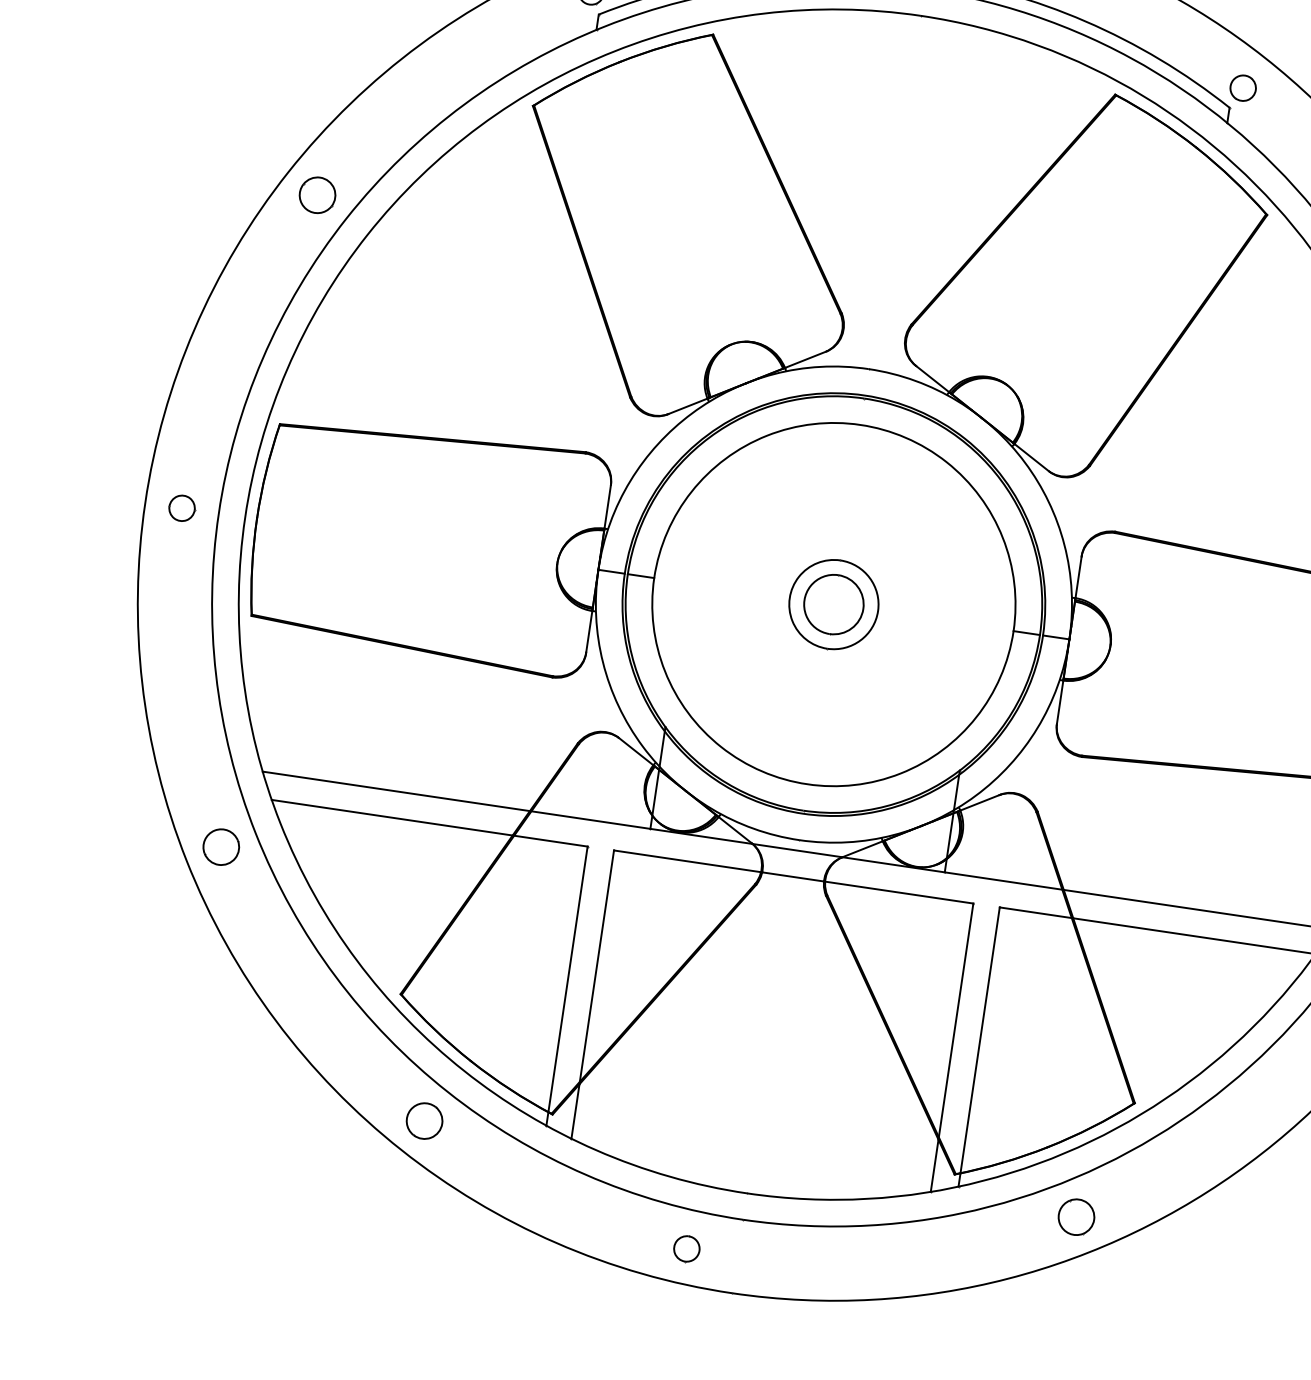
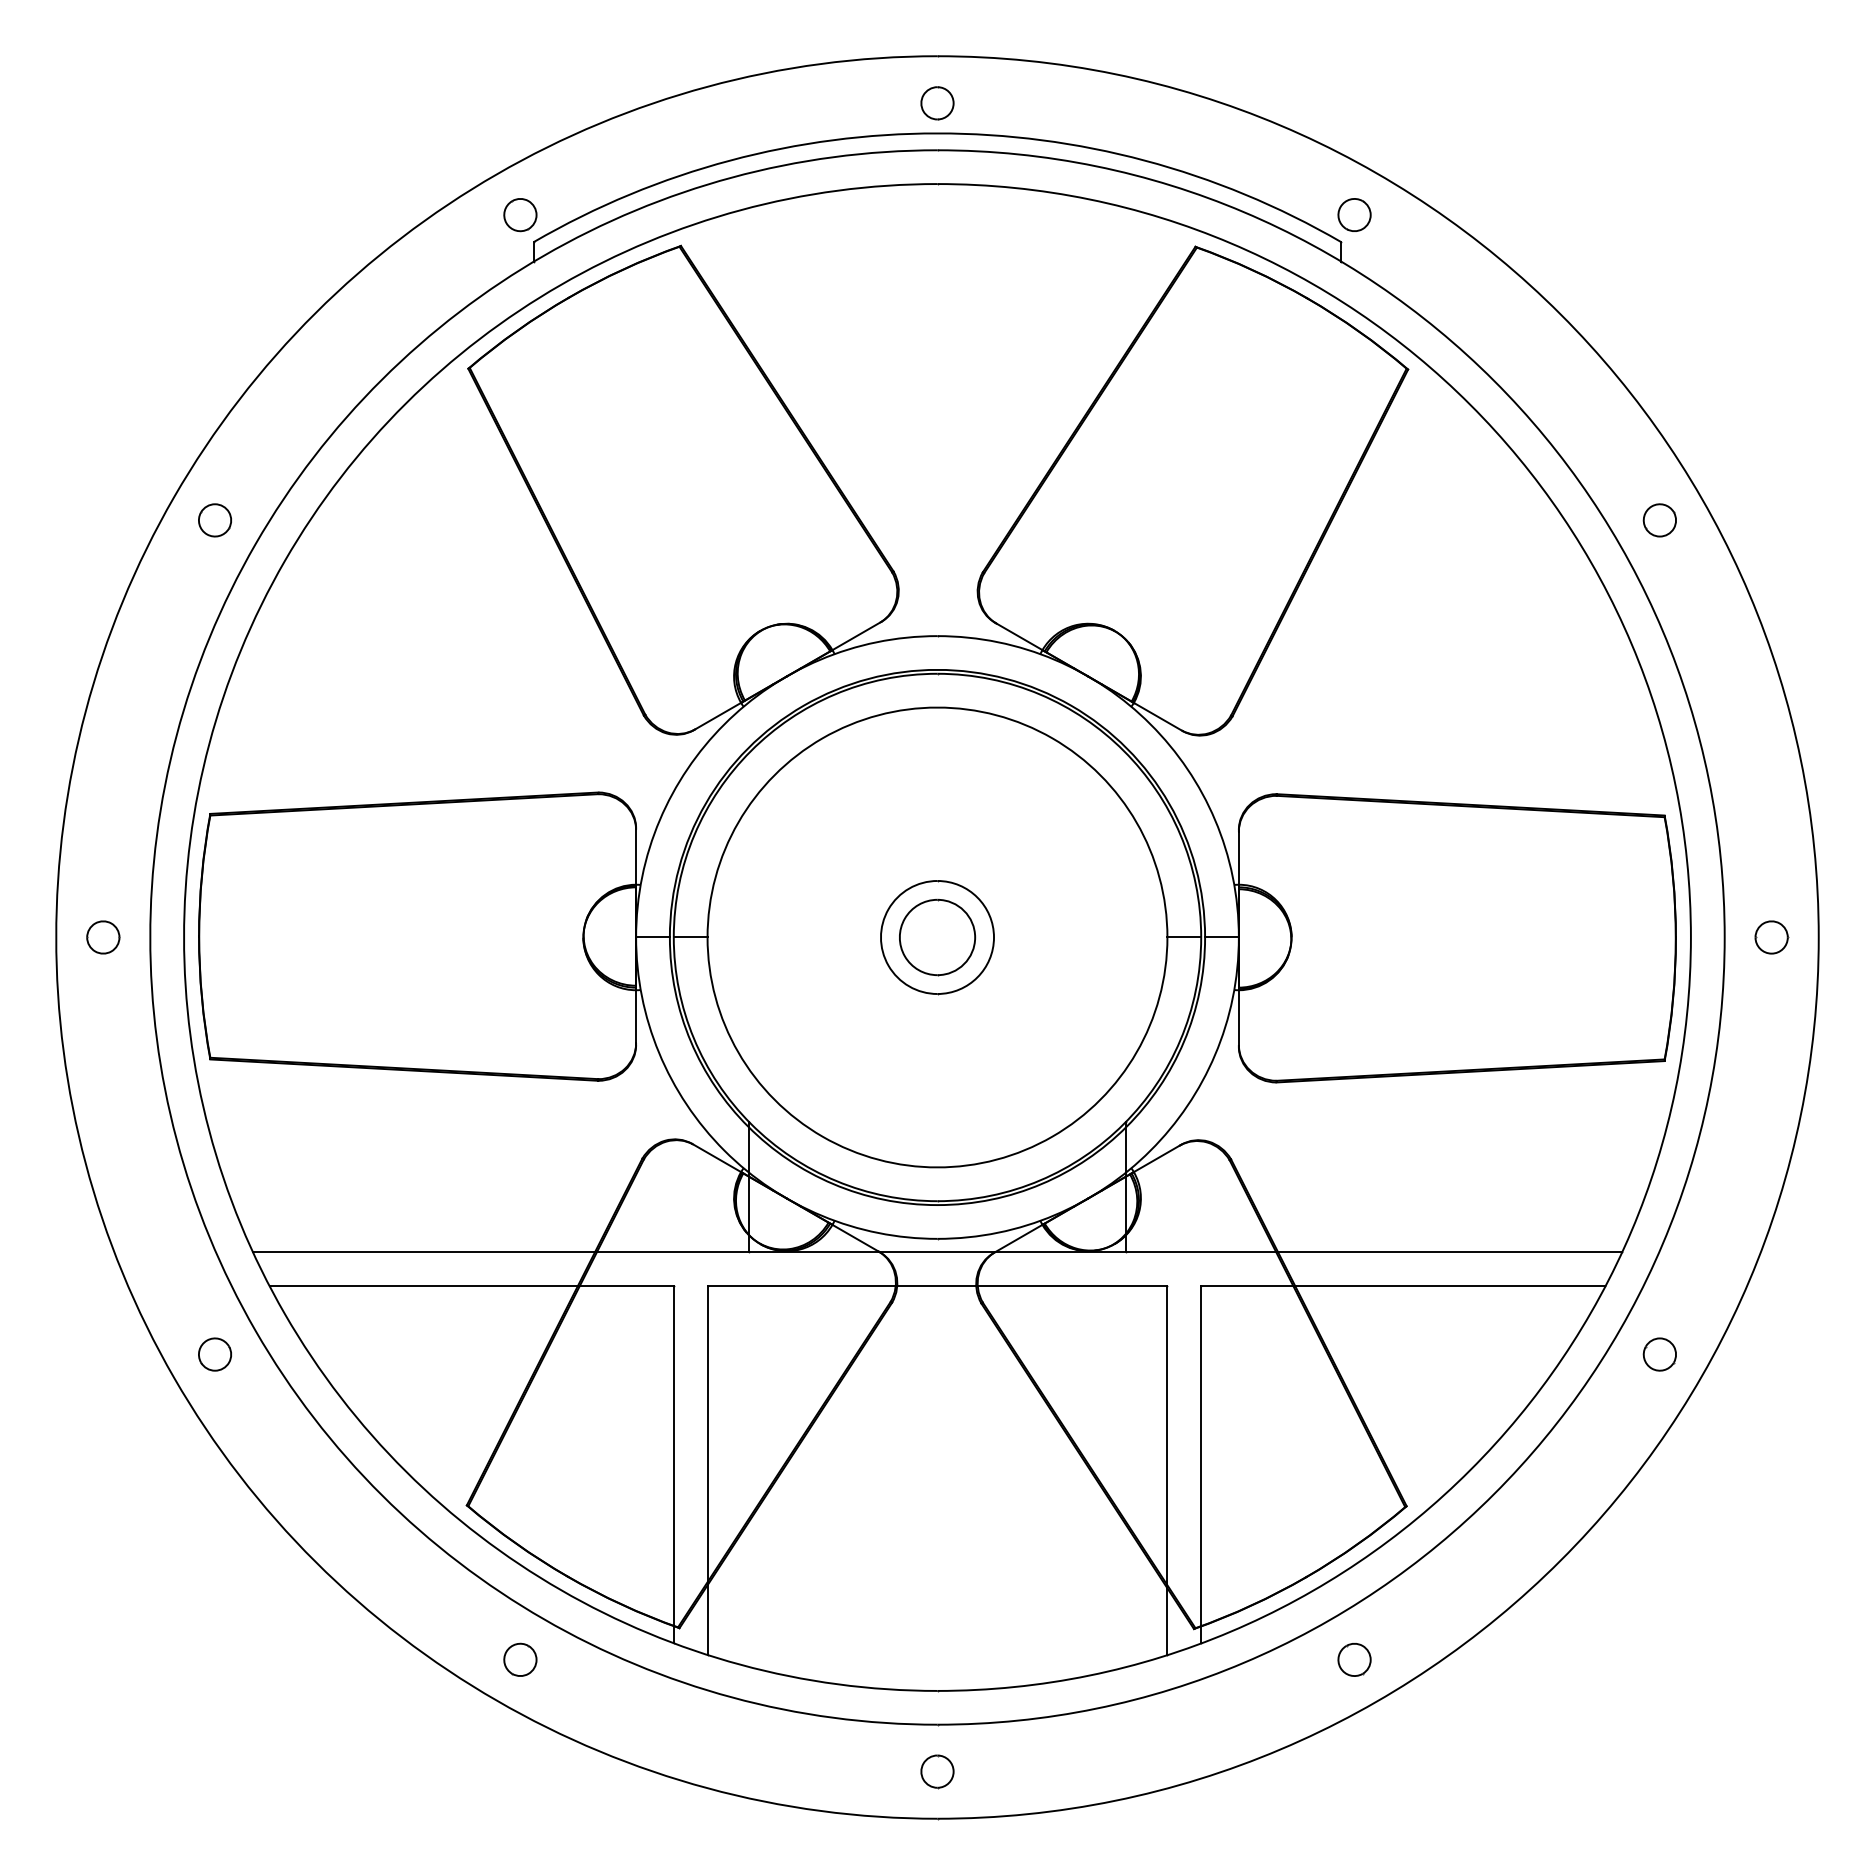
part: (317, 195) -> (214, 520), size x0.71
part: (220, 847) -> (214, 1354), size x0.71
part: (424, 1120) -> (520, 1659), size x0.71
part: (1076, 1216) -> (1354, 1659), size x0.71
part: (686, 1248) -> (937, 1771), moved

